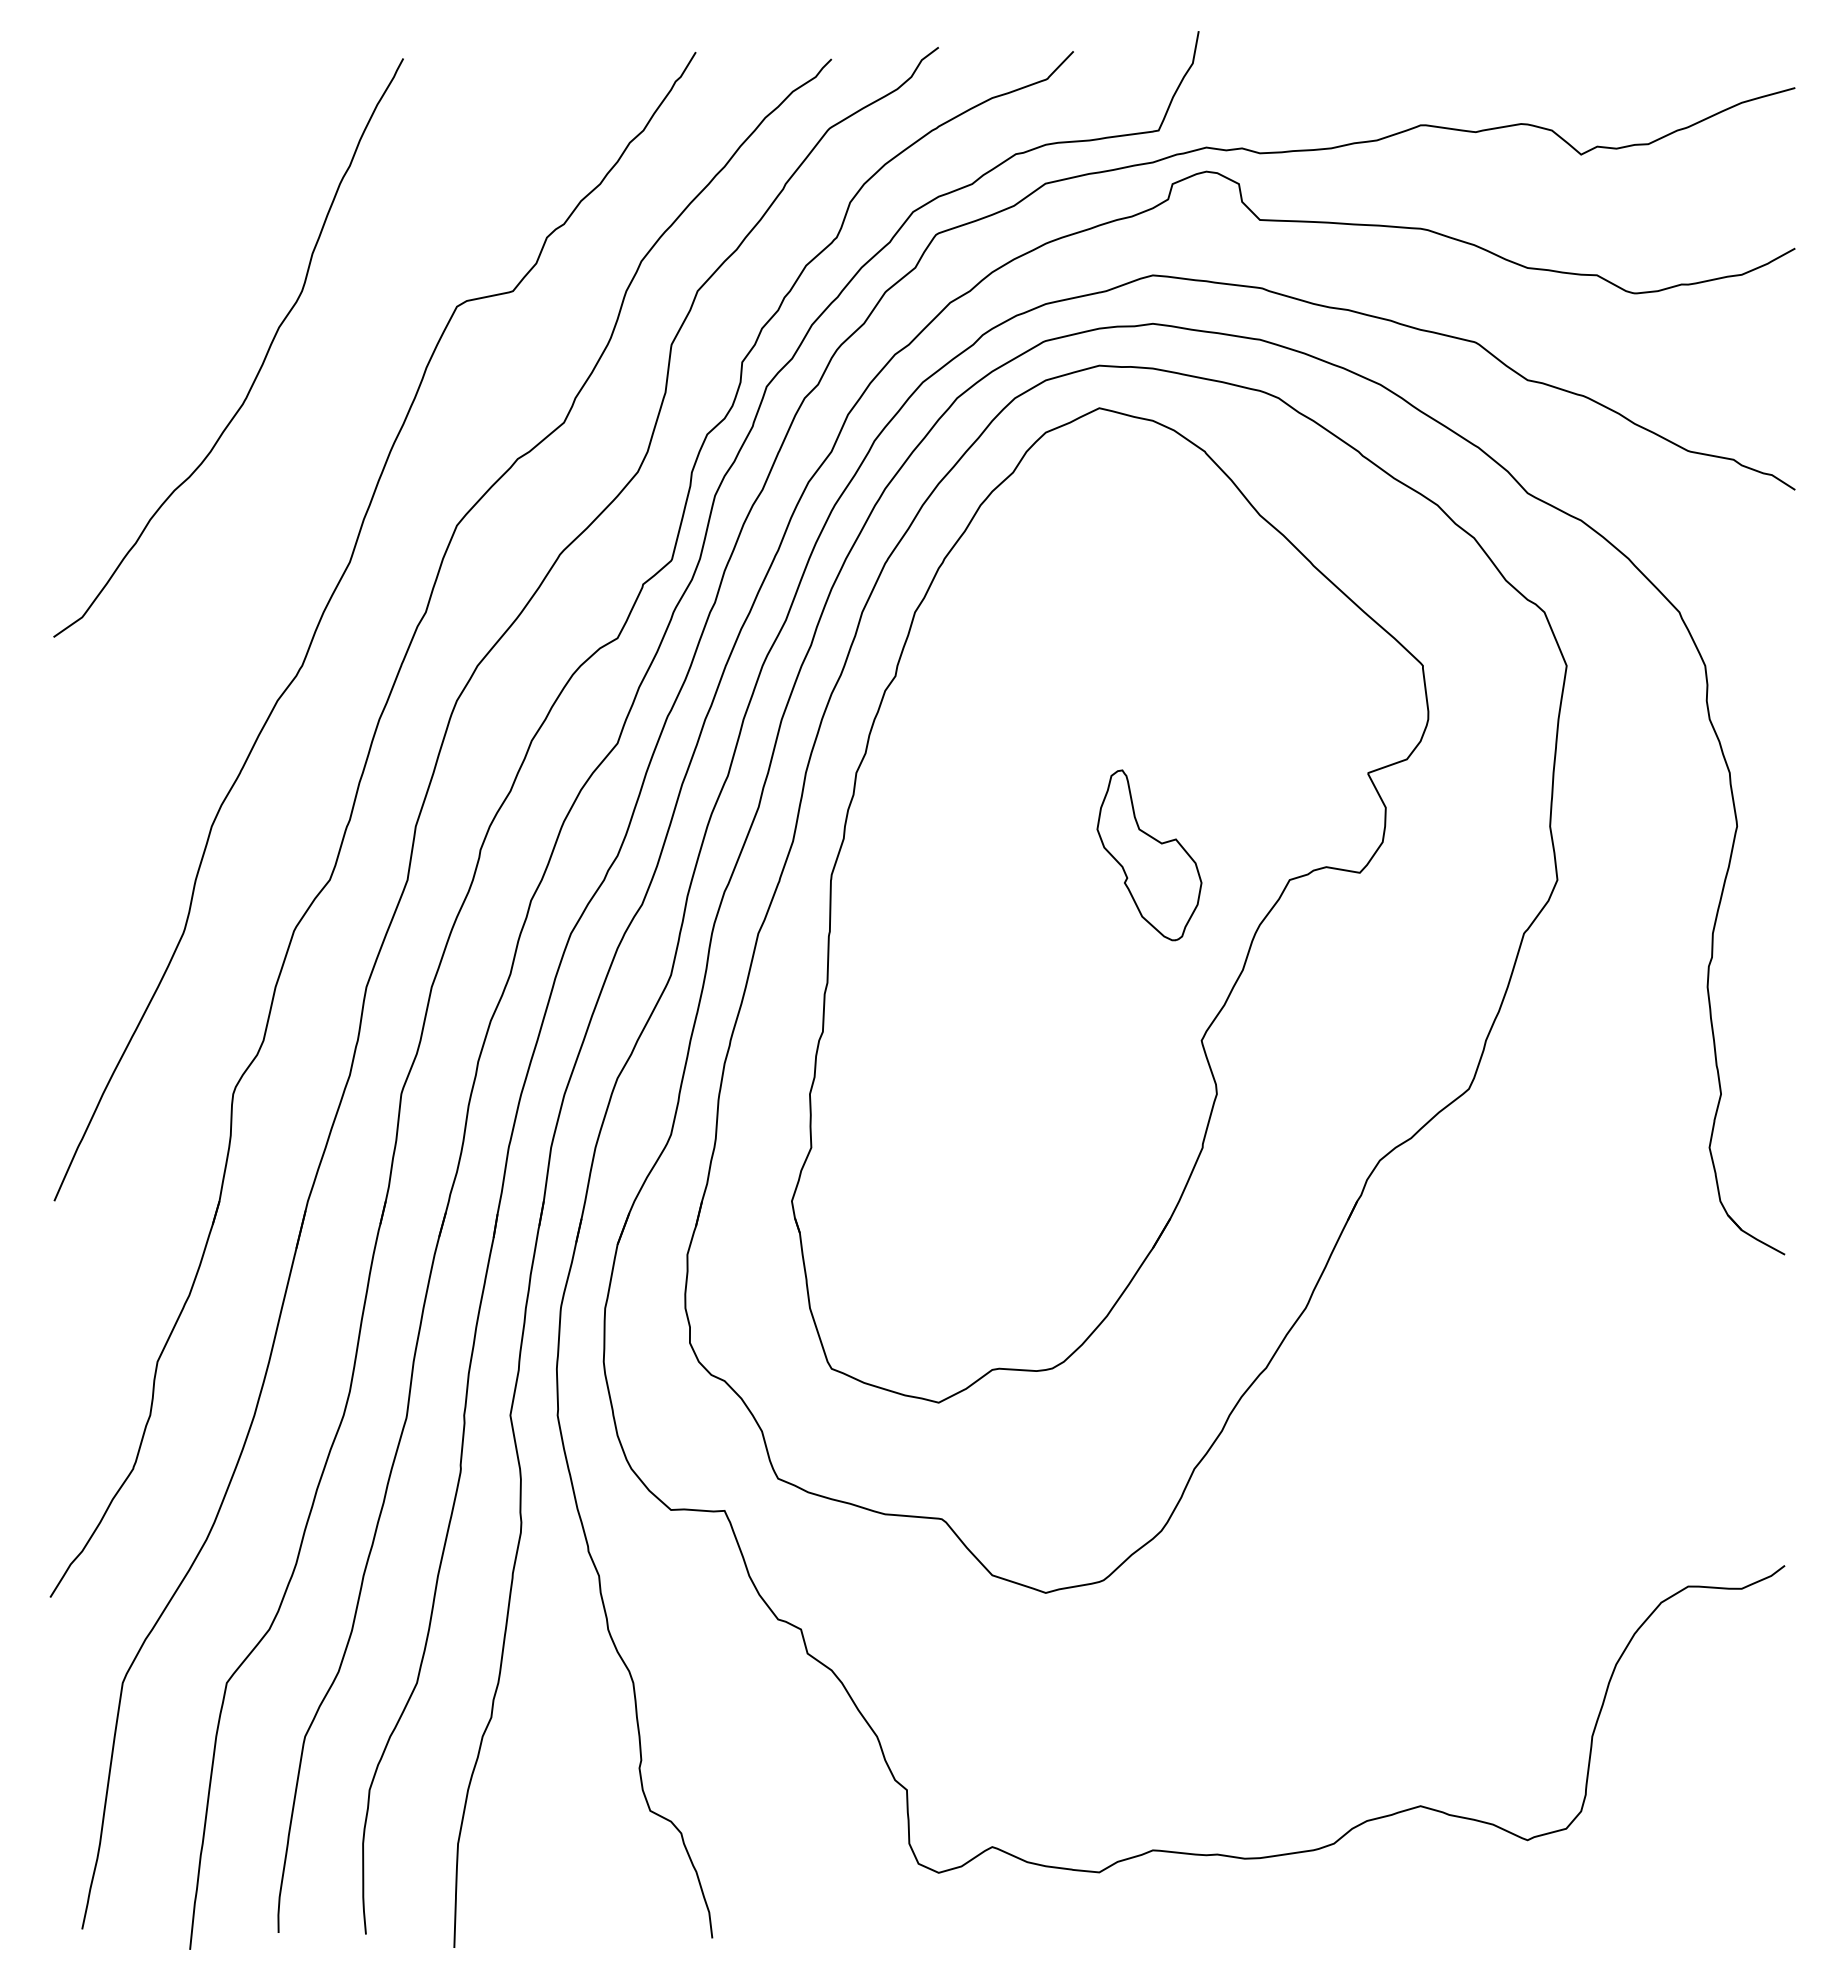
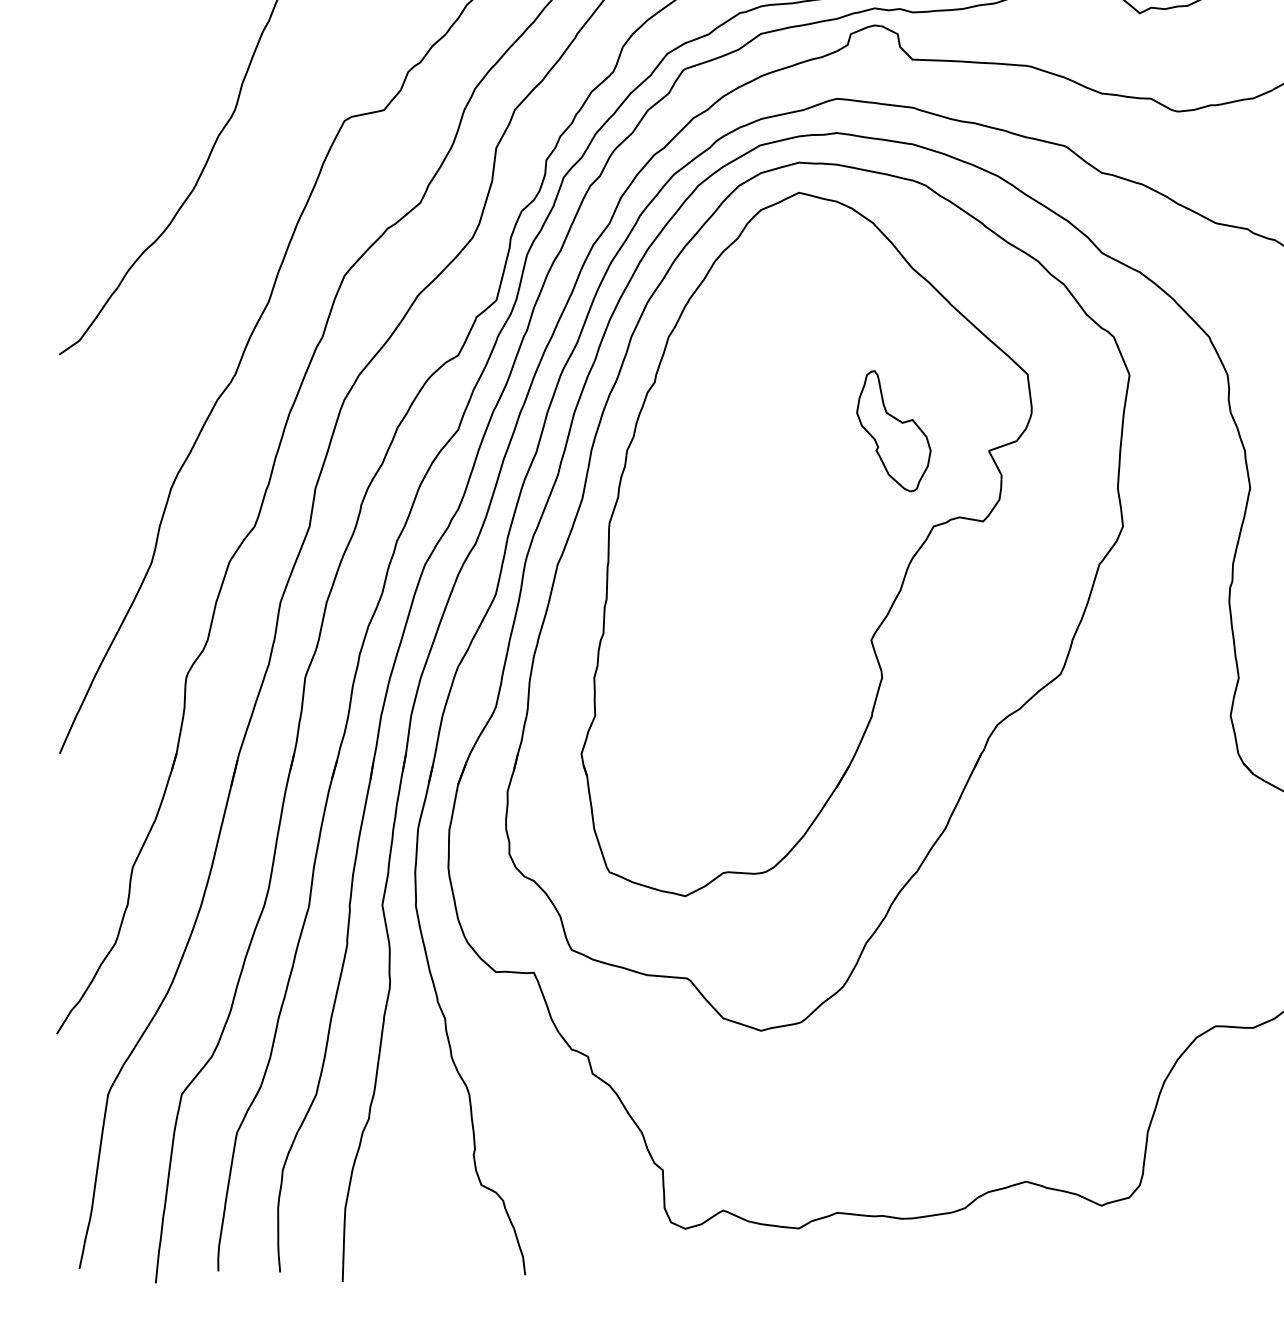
part: (1149, 855) -> (893, 431), moved

